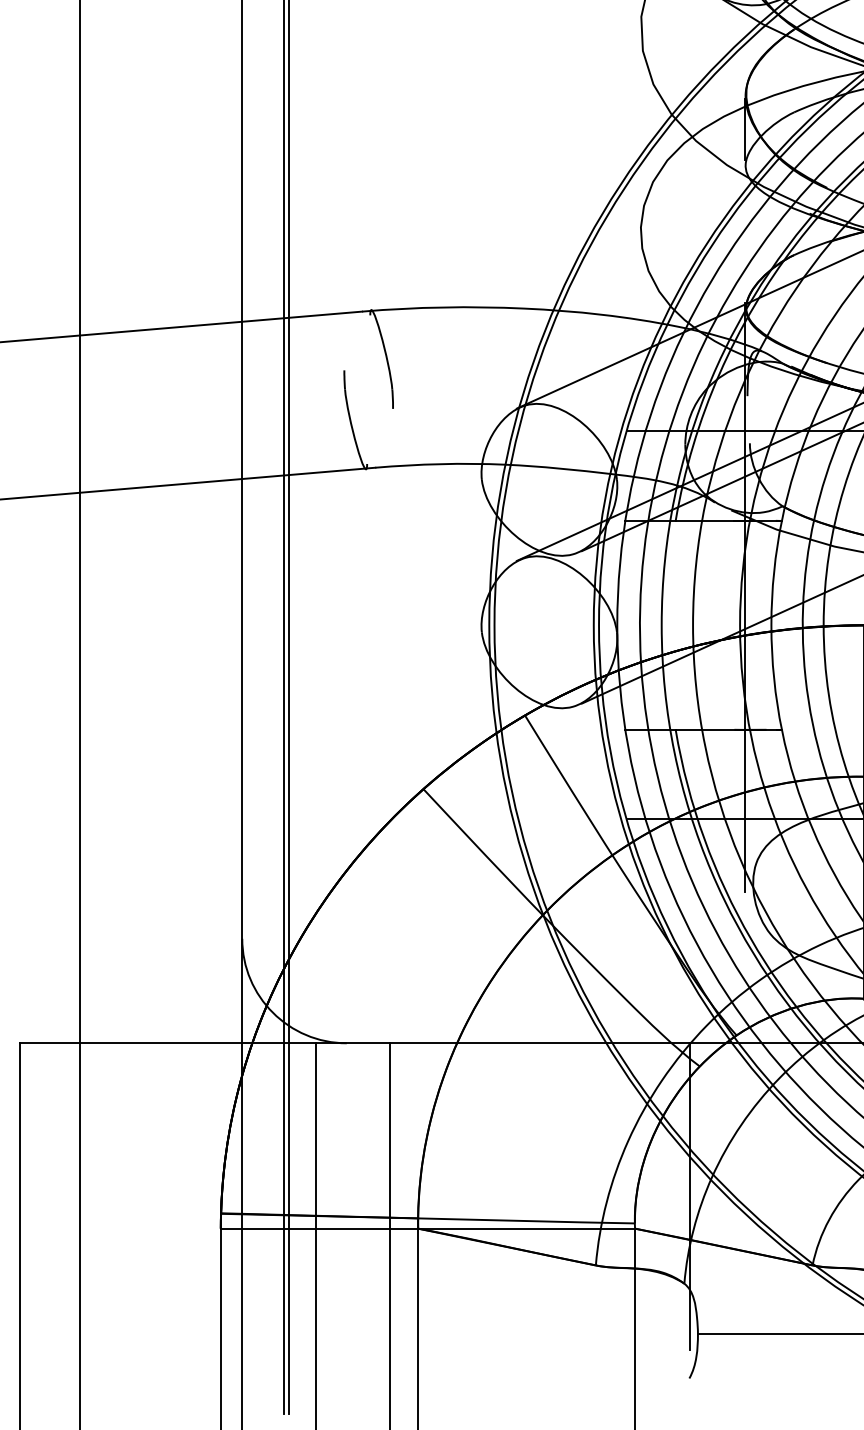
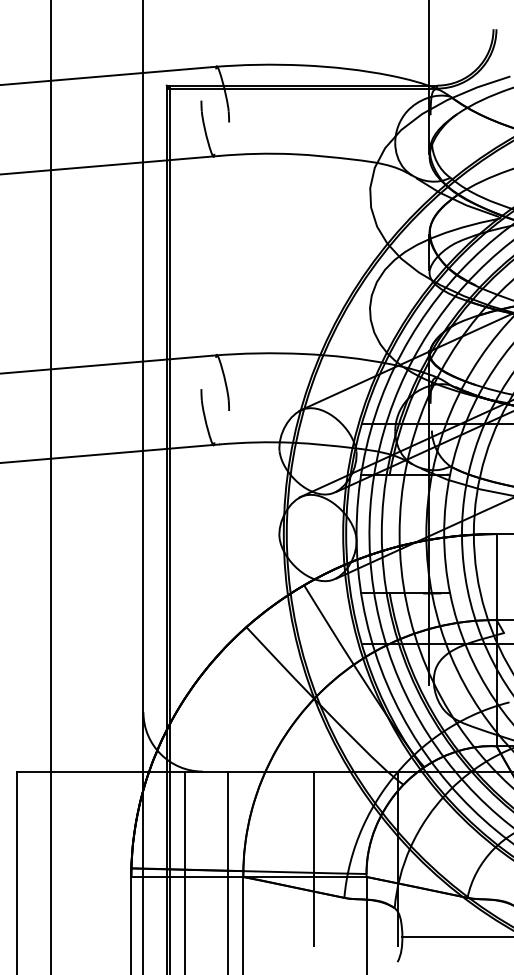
line: (541, 1196) -> (313, 858), added

